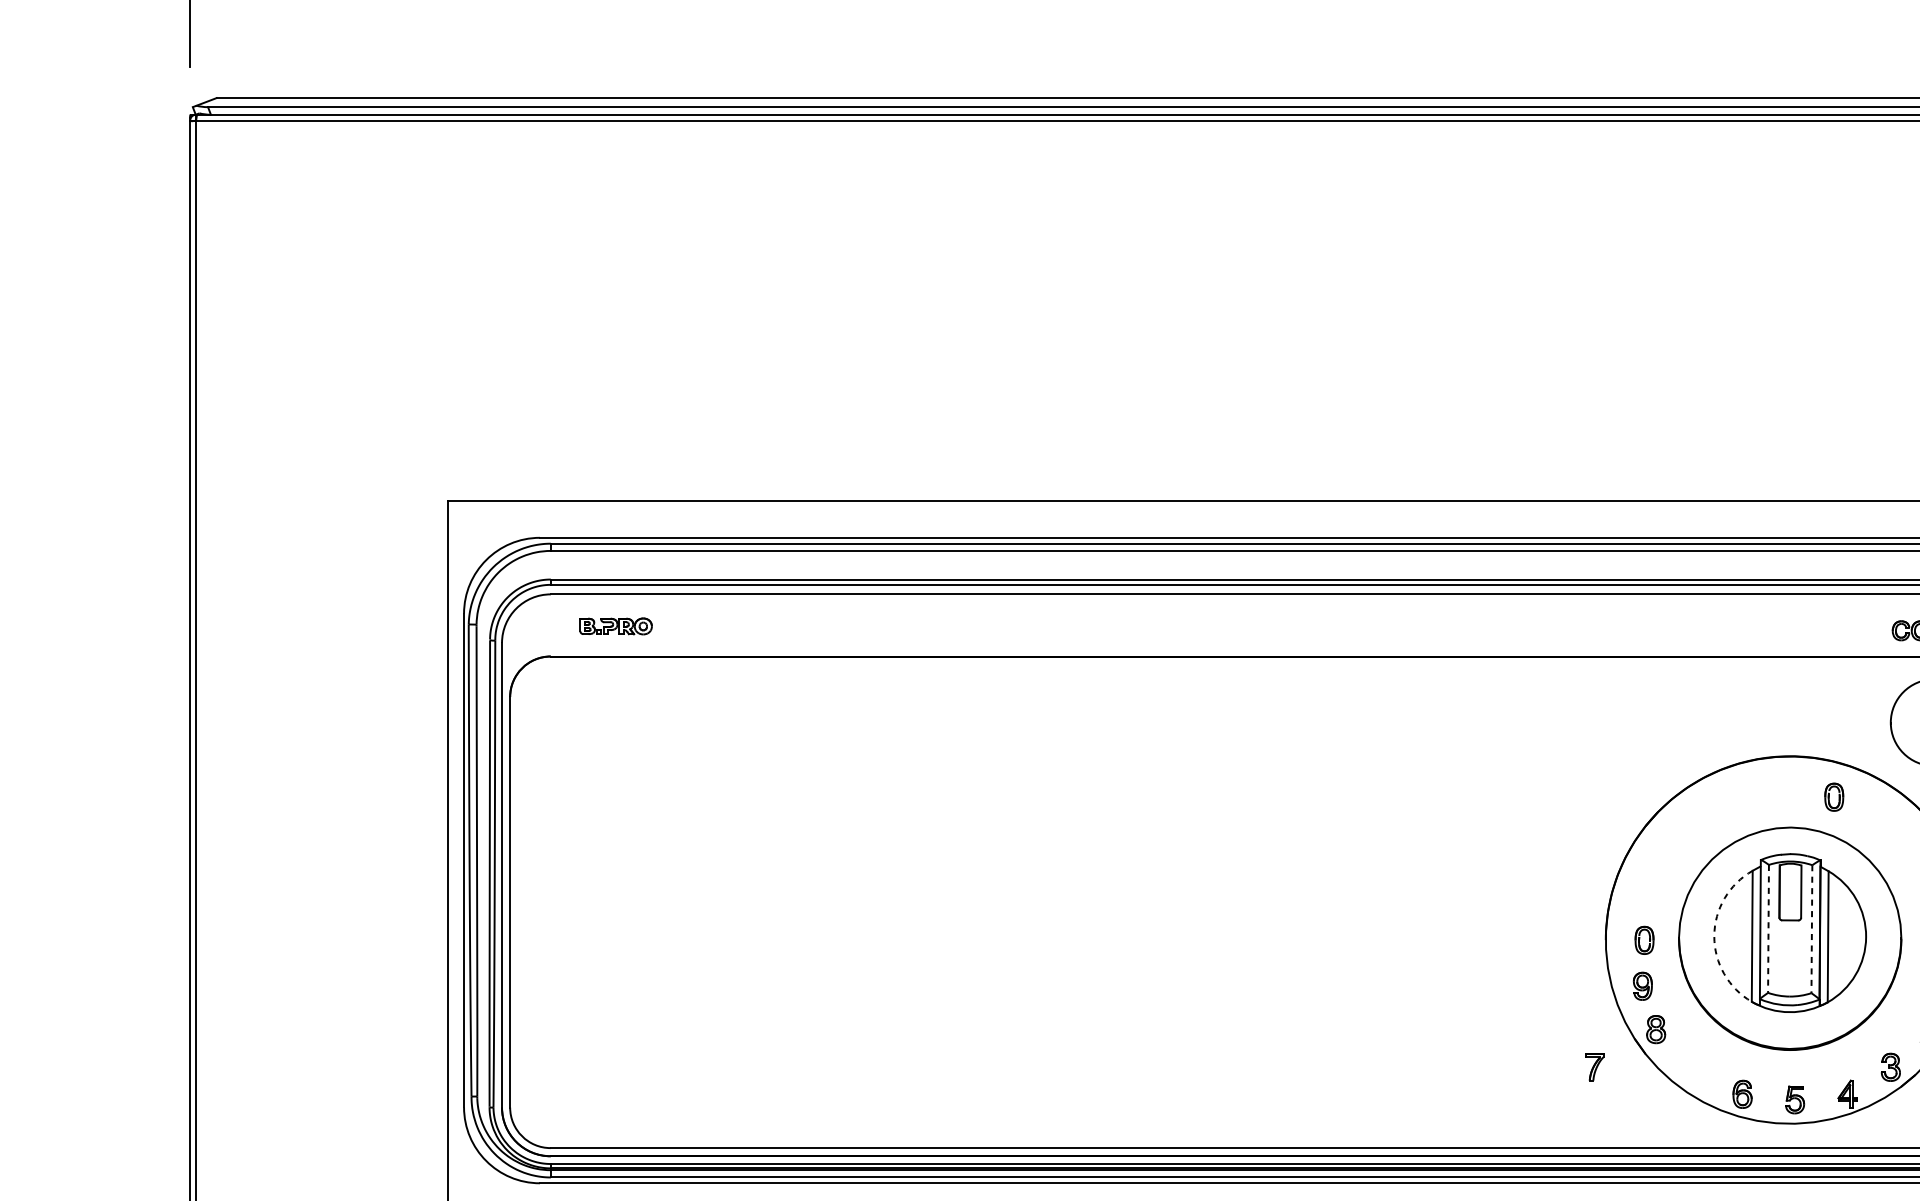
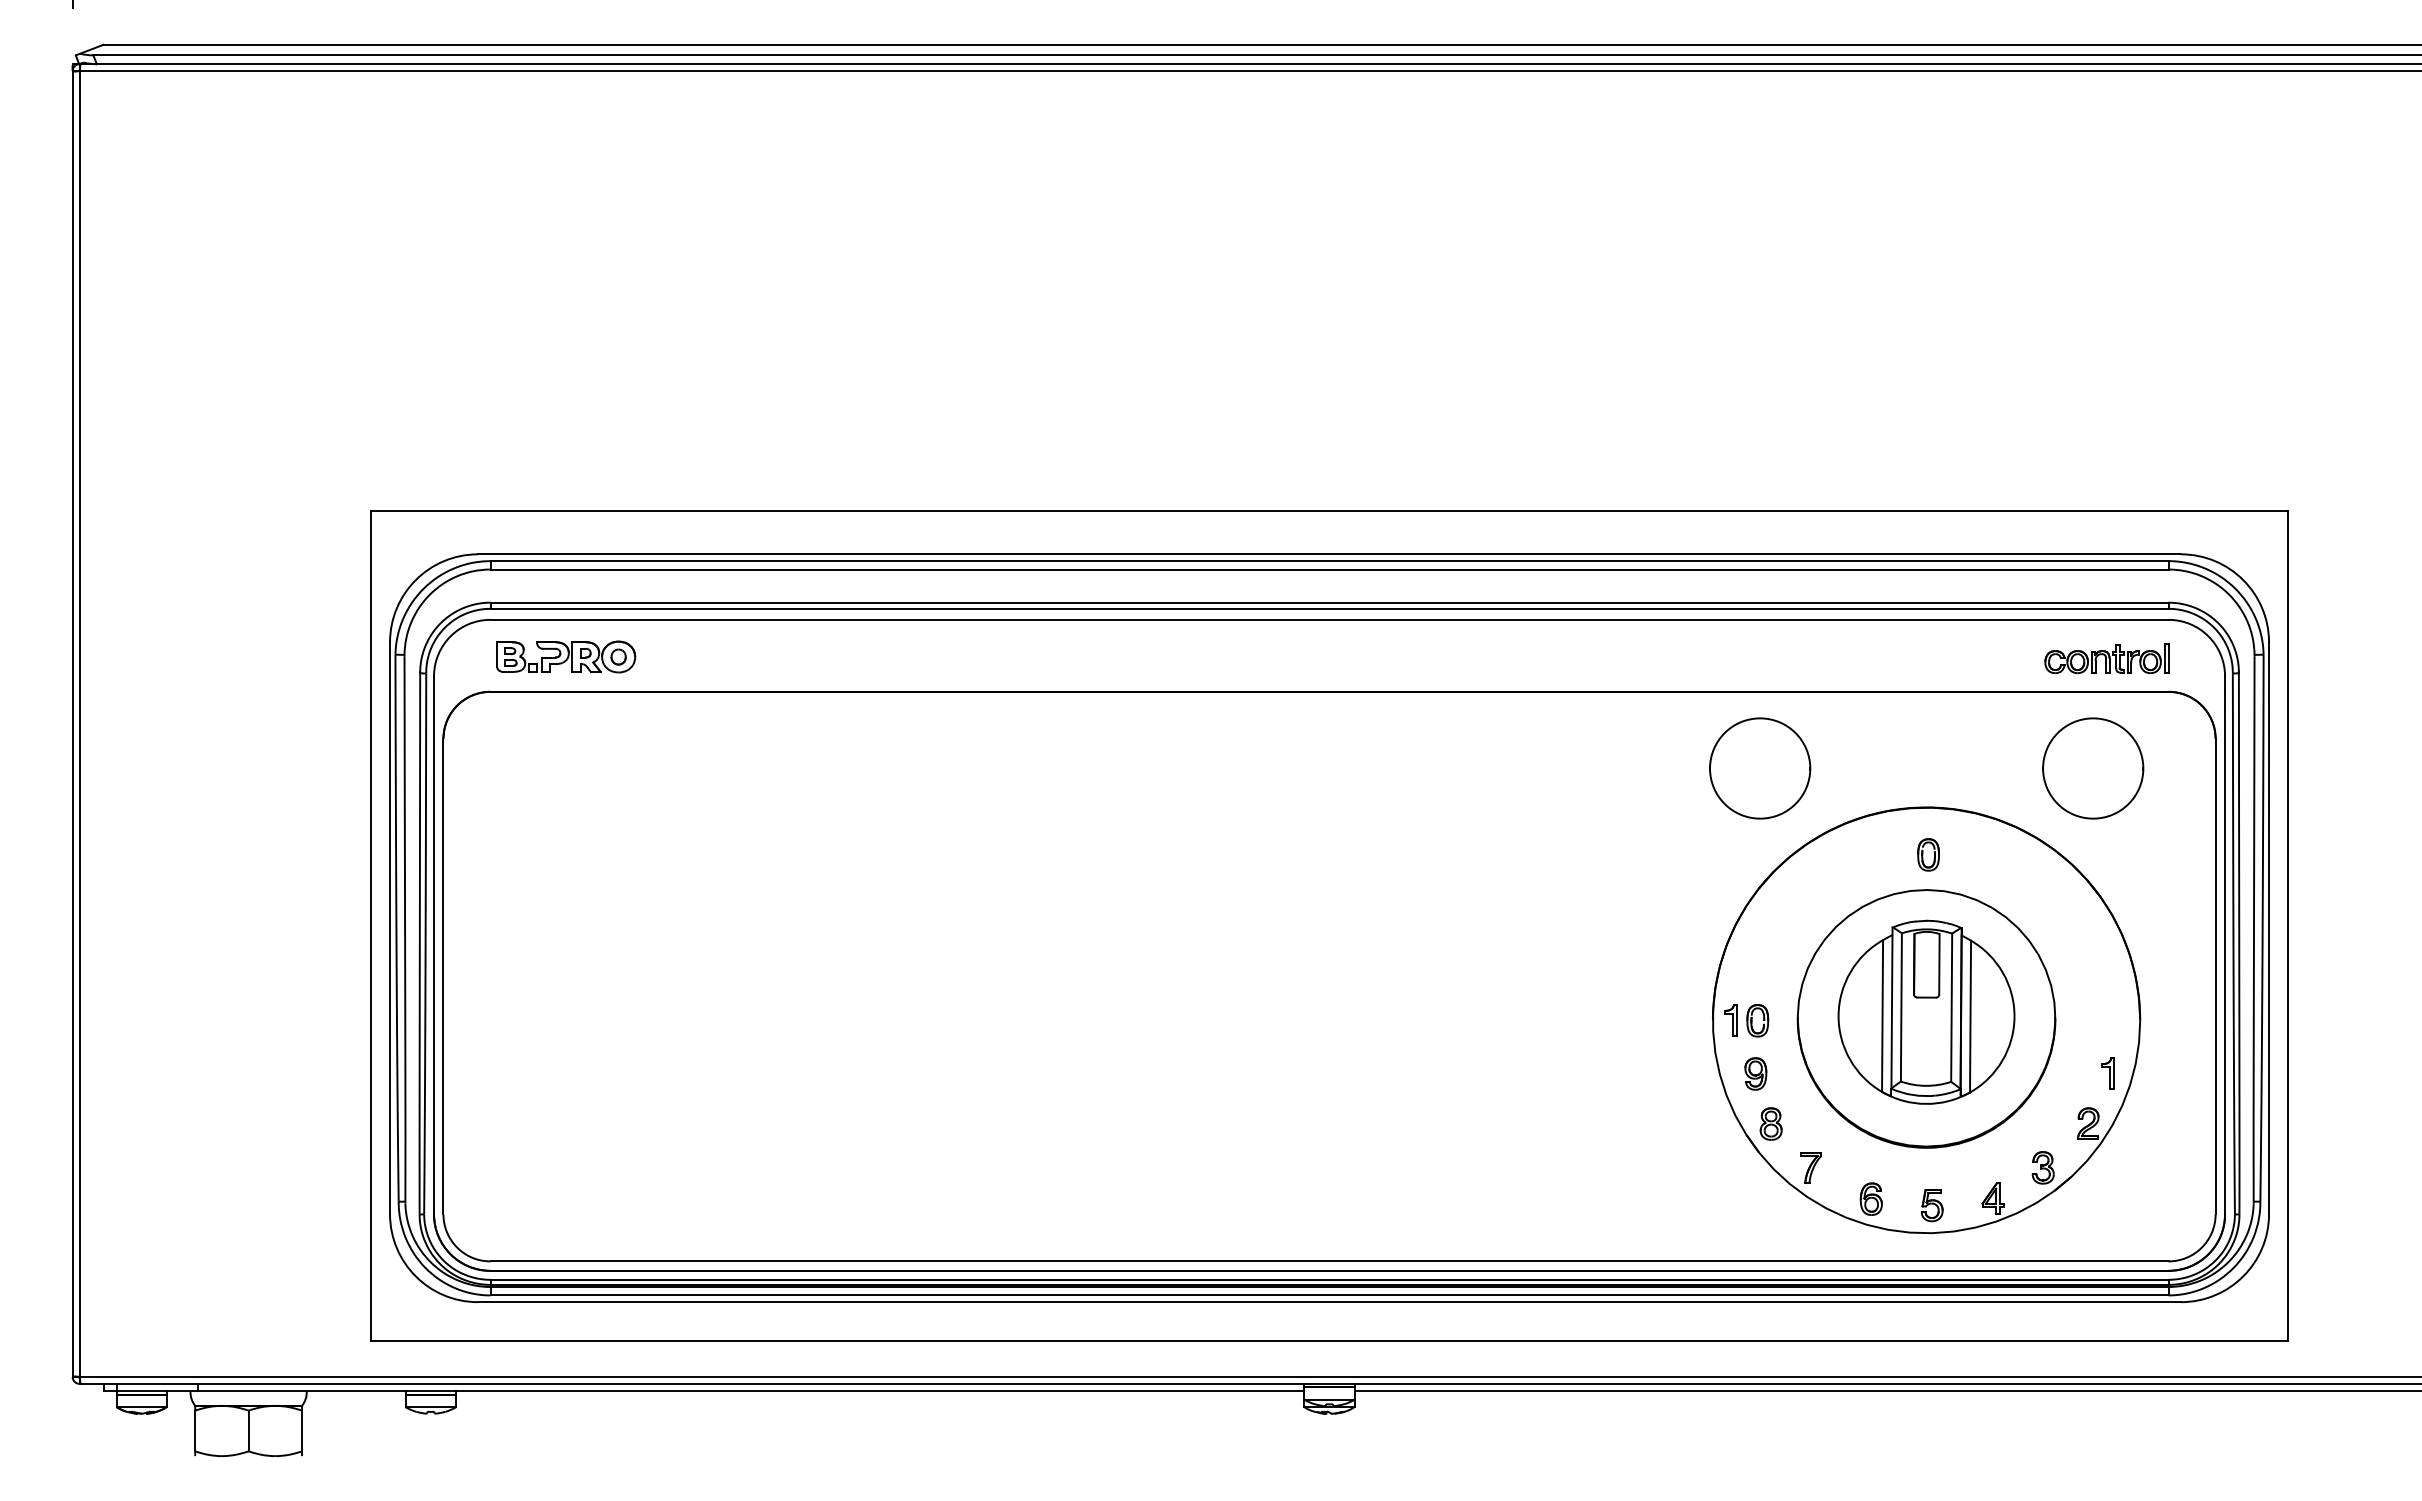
part: (616, 626) -> (566, 656), size x1.67
circle: (1646, 722) -> (1760, 768), added
part: (1834, 796) -> (1928, 854), moved
line: (1768, 928) -> (1901, 1007), dashed -> solid
line: (1811, 929) -> (1951, 1008), dashed -> solid
arc: (1714, 935) -> (1838, 1015), dashed -> solid
part: (1621, 940) -> (1730, 1020), added
part: (1594, 1067) -> (1810, 1167), moved

